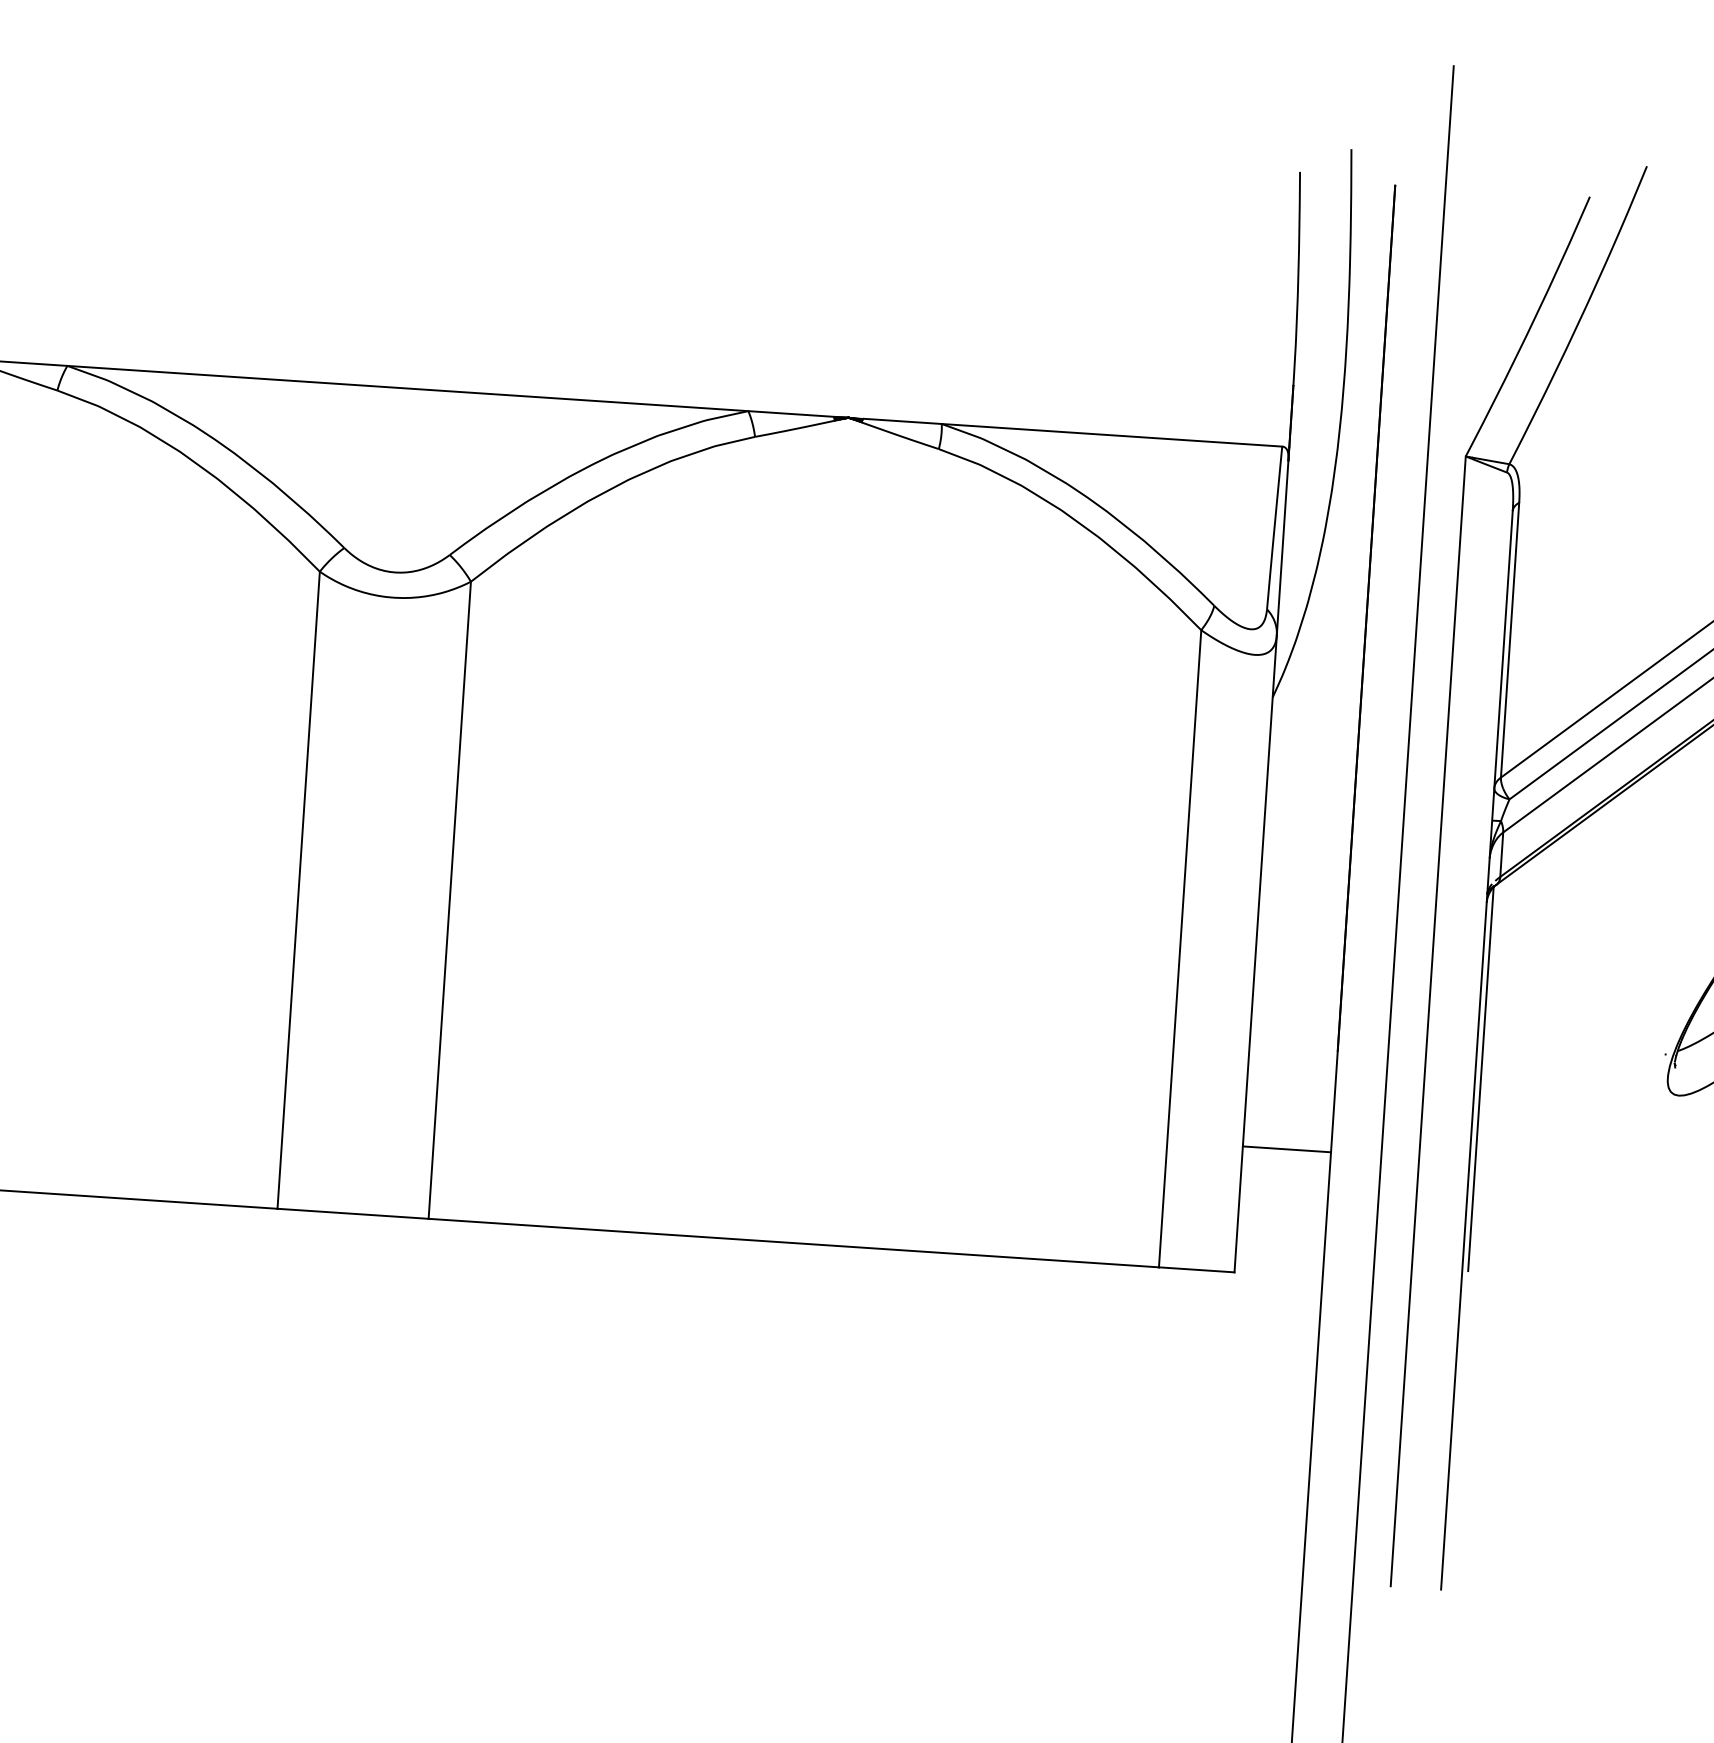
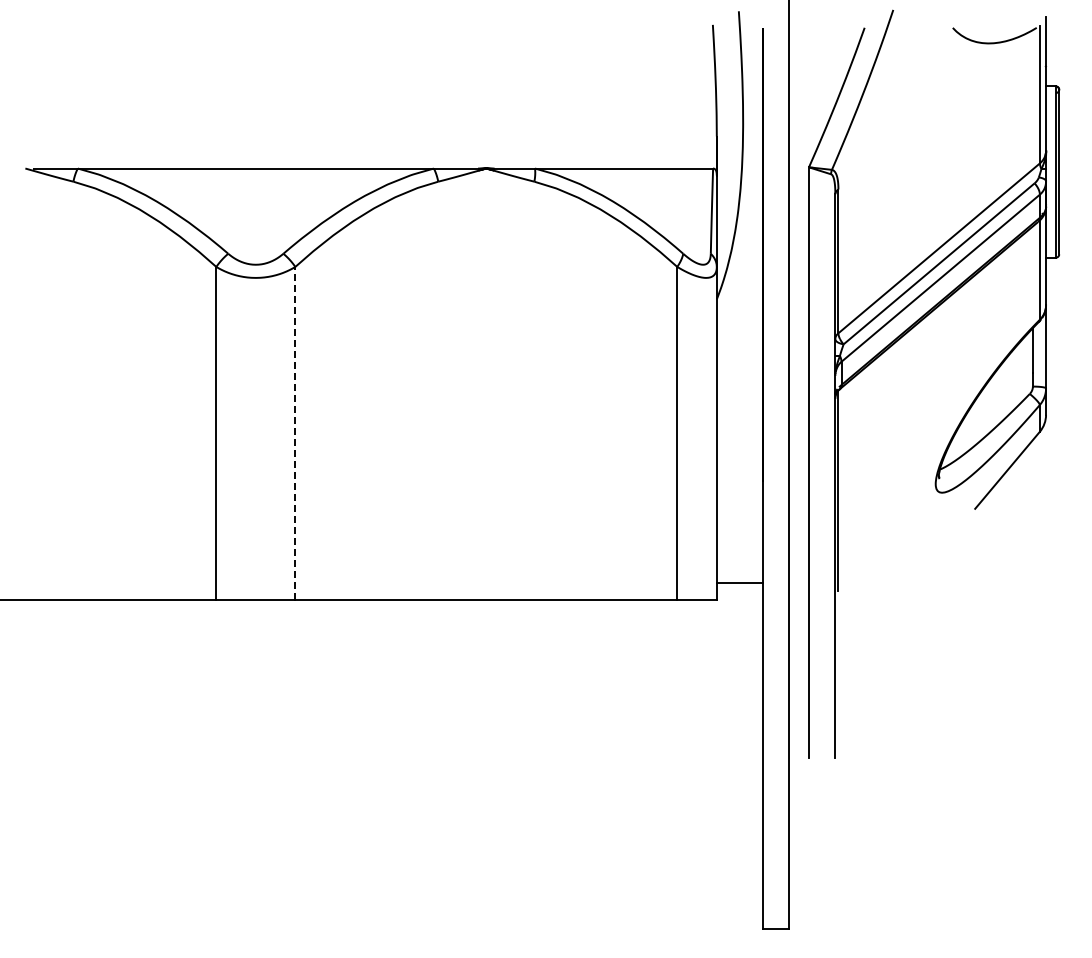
line: (450, 900) -> (295, 433), solid -> dashed
line: (1286, 1149) -> (739, 583), moved

